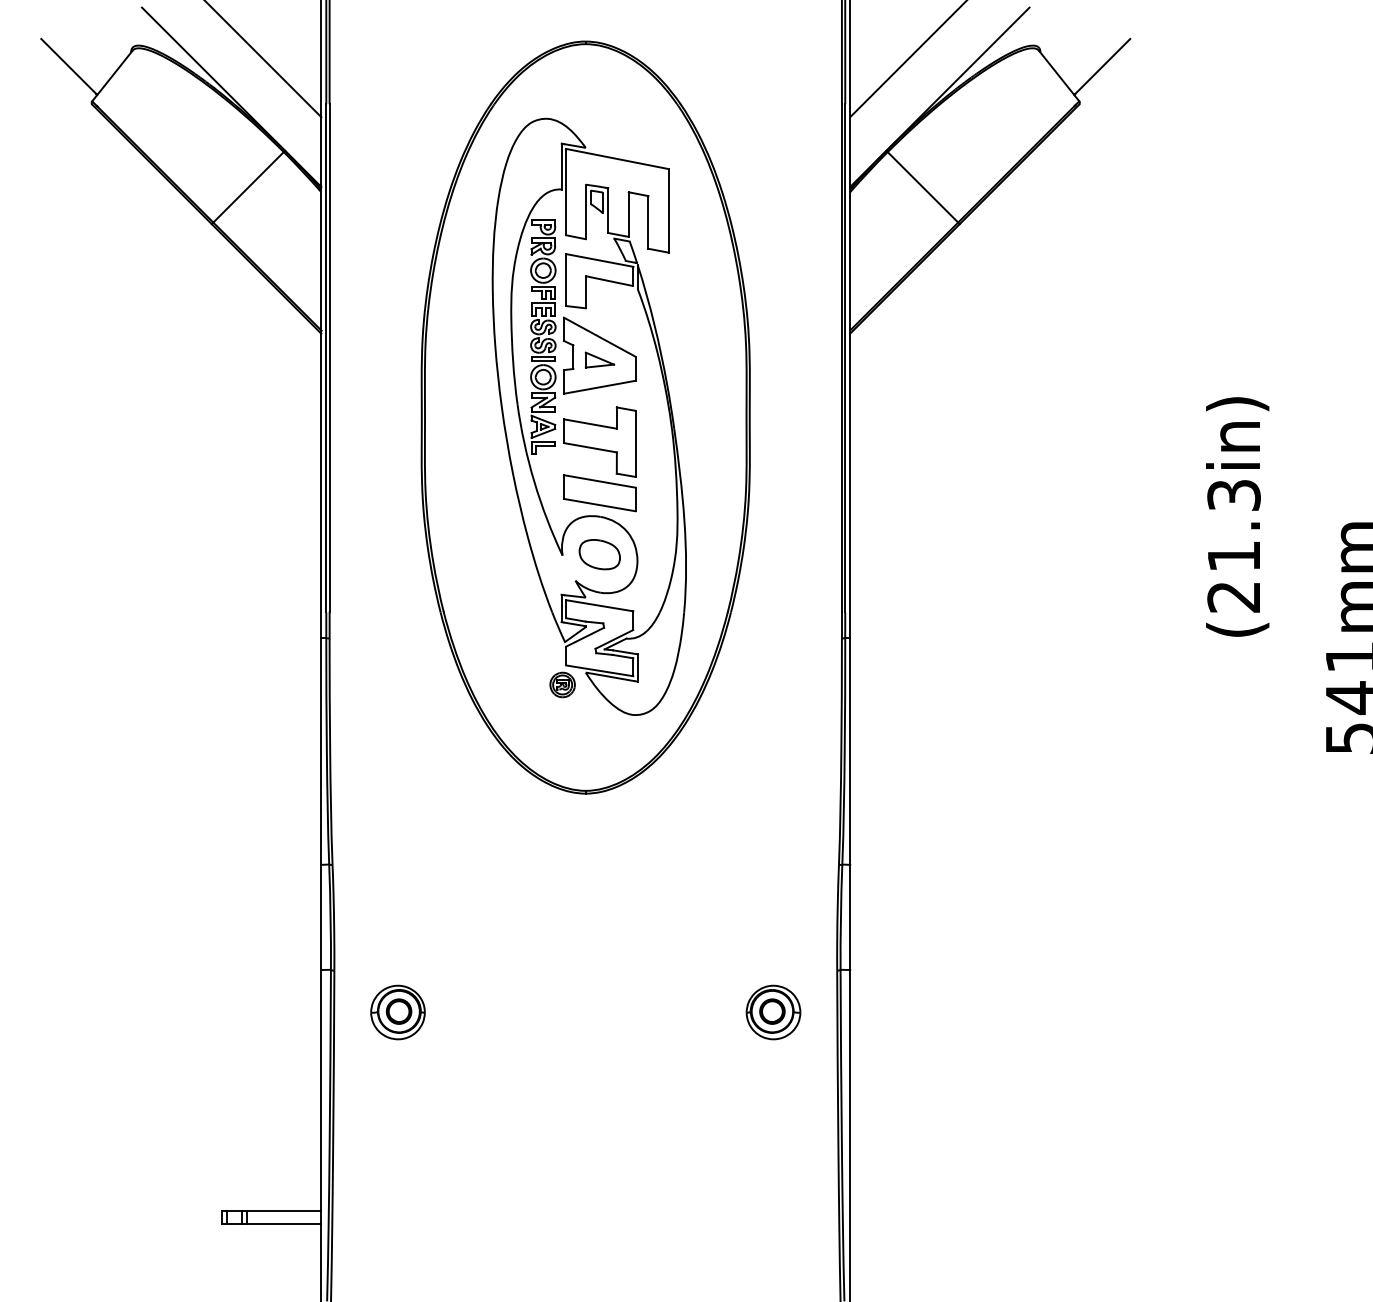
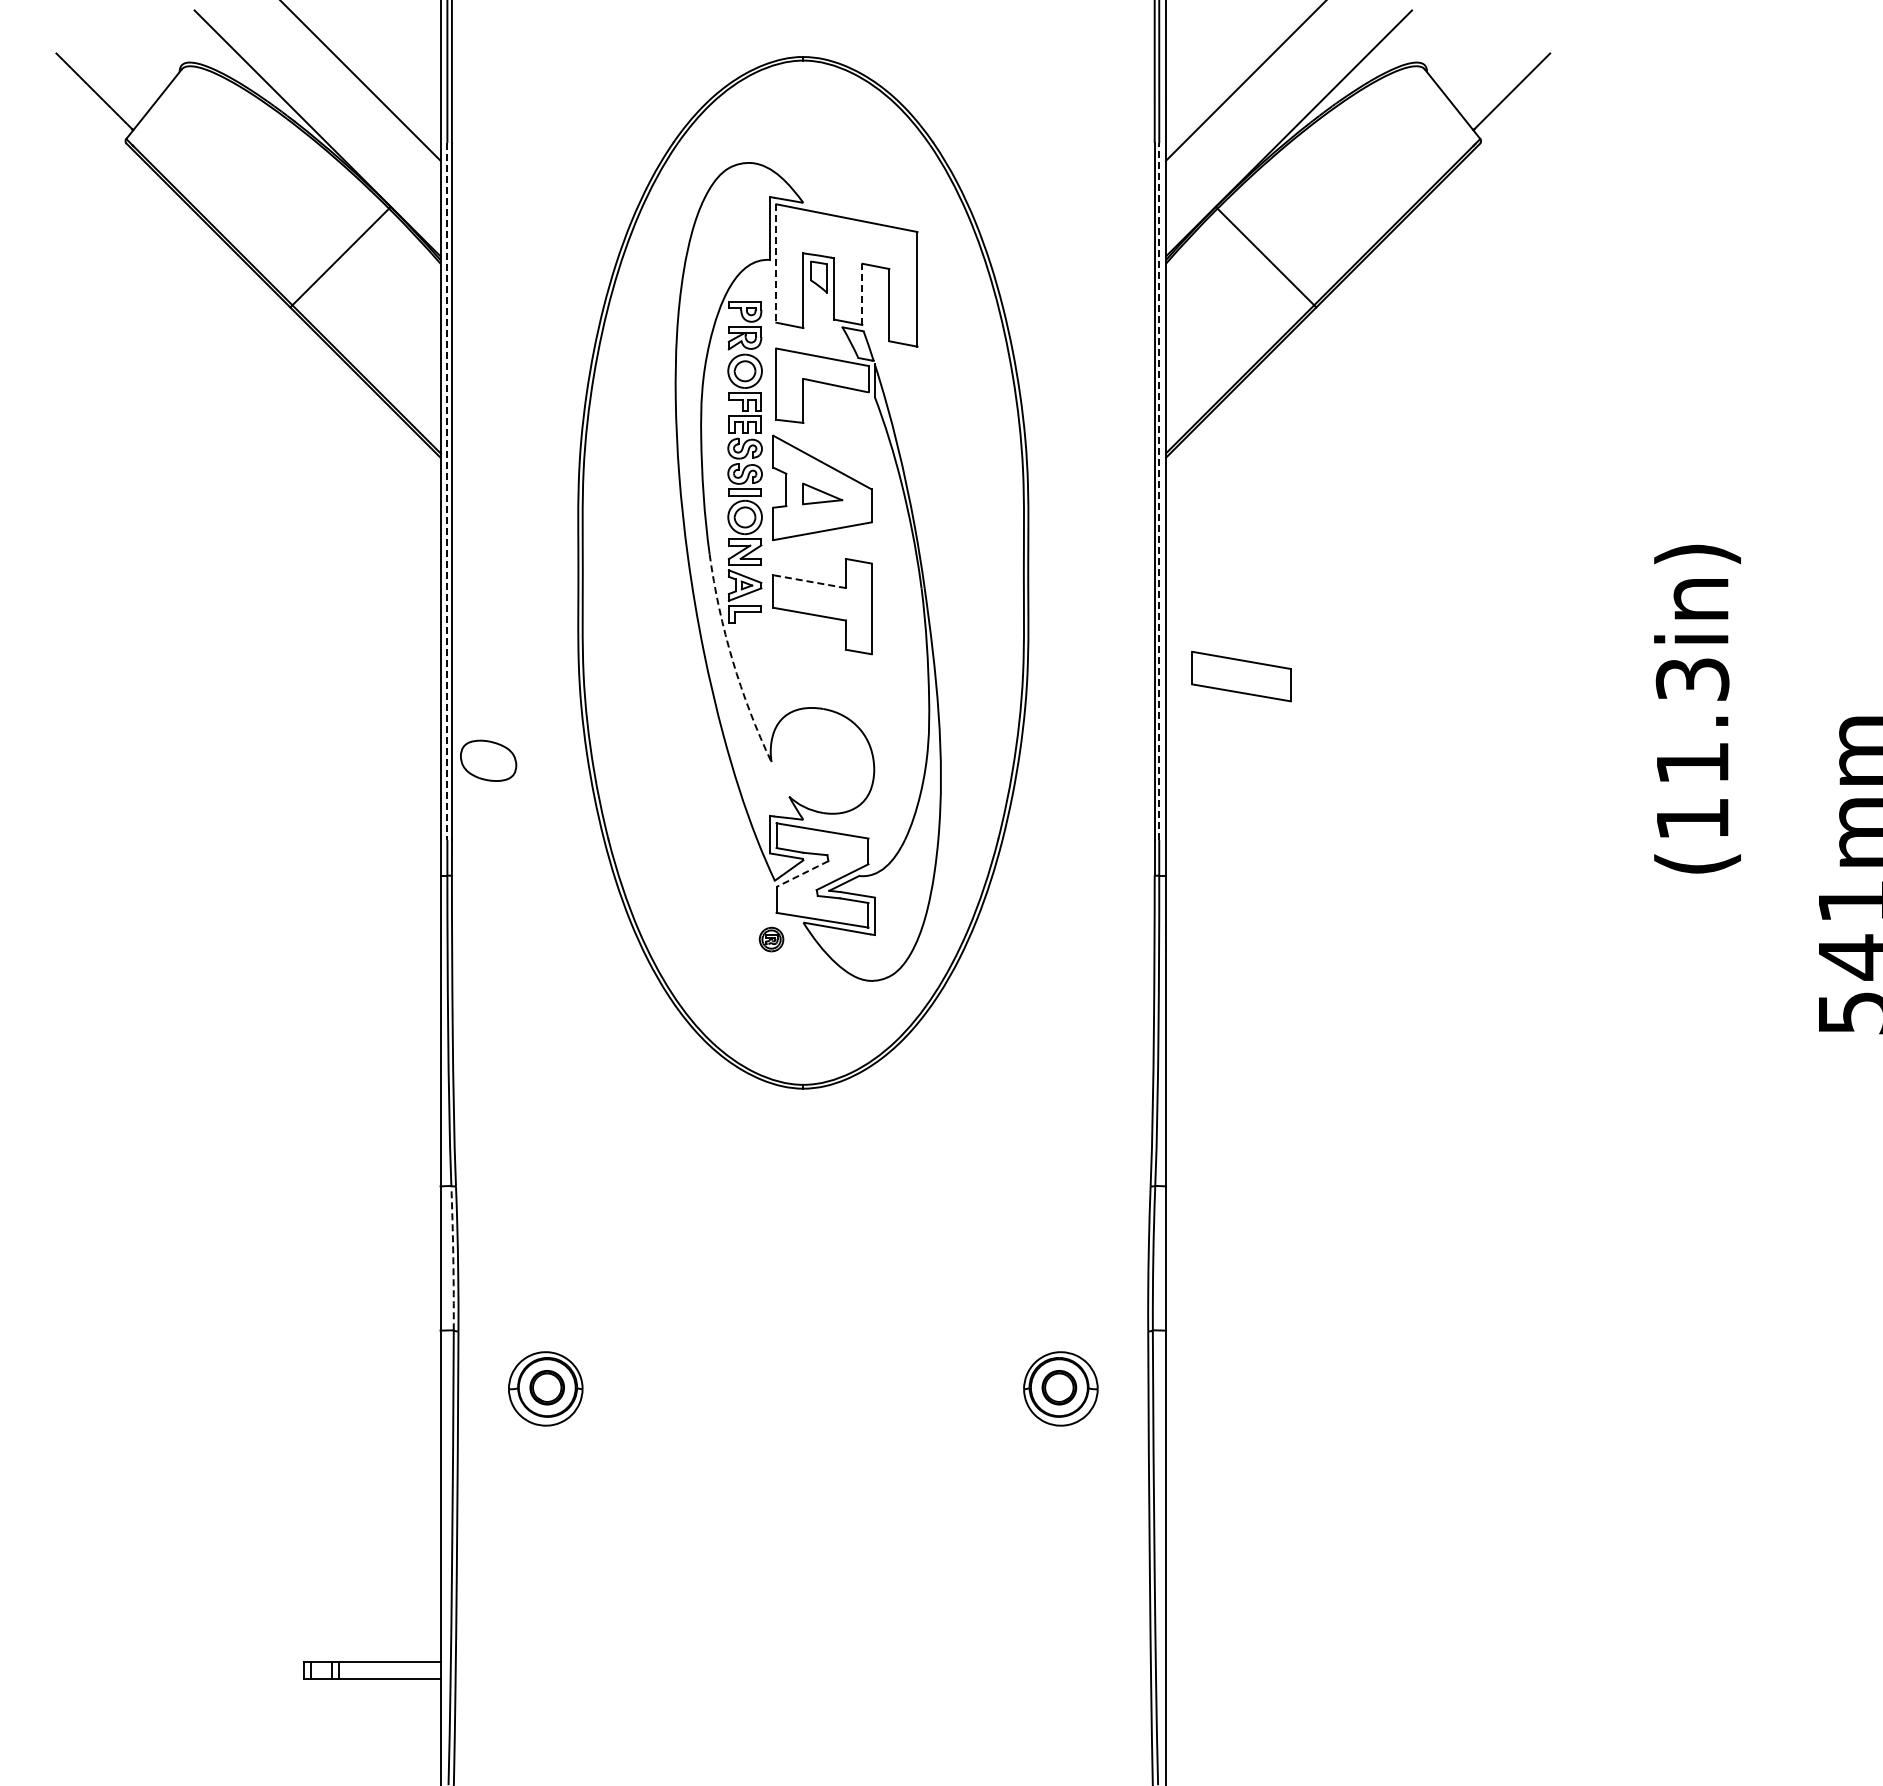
line: (566, 192) -> (776, 264), solid -> dashed
line: (628, 214) -> (862, 294), solid -> dashed
line: (326, 358) -> (447, 491), solid -> dashed
line: (845, 358) -> (1159, 491), solid -> dashed
line: (590, 423) -> (809, 581), solid -> dashed
arc: (534, 481) -> (732, 660), solid -> dashed
part: (599, 493) -> (1241, 676), moved
part: (599, 554) -> (488, 760), moved
text: (1233, 597) -> (1691, 819), (21.3in) -> (11.3in)
line: (585, 637) -> (802, 874), solid -> dashed
part: (562, 684) -> (771, 939), size x0.7
arc: (330, 917) -> (453, 1258), solid -> dashed

